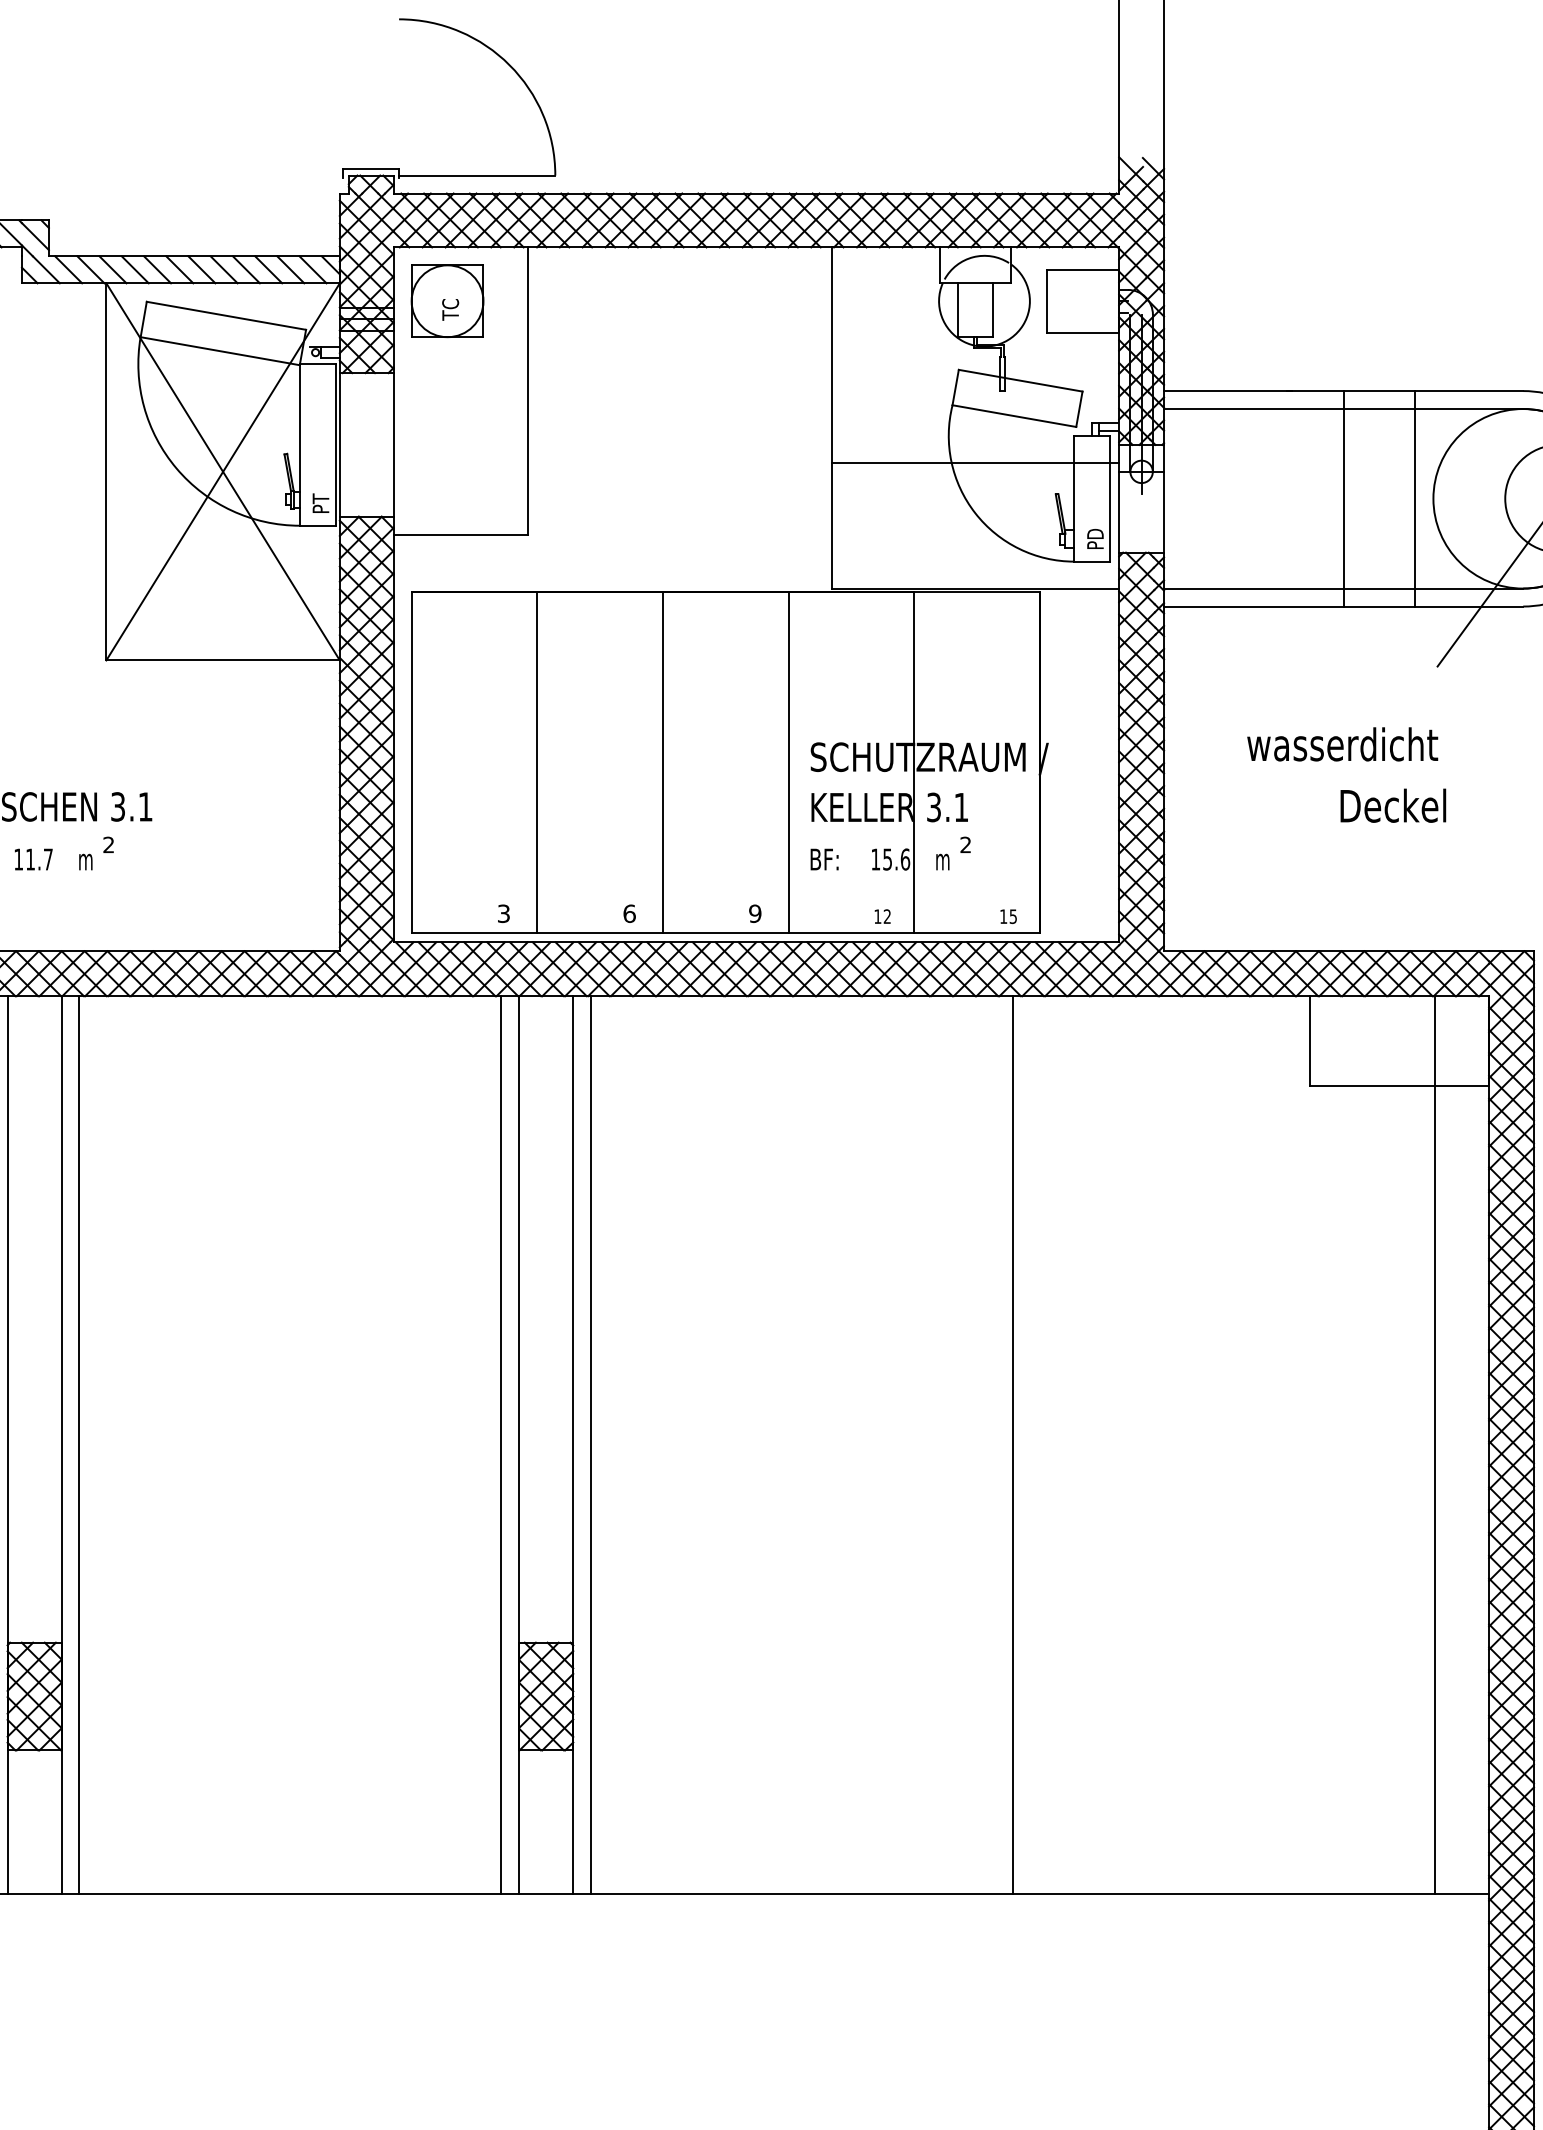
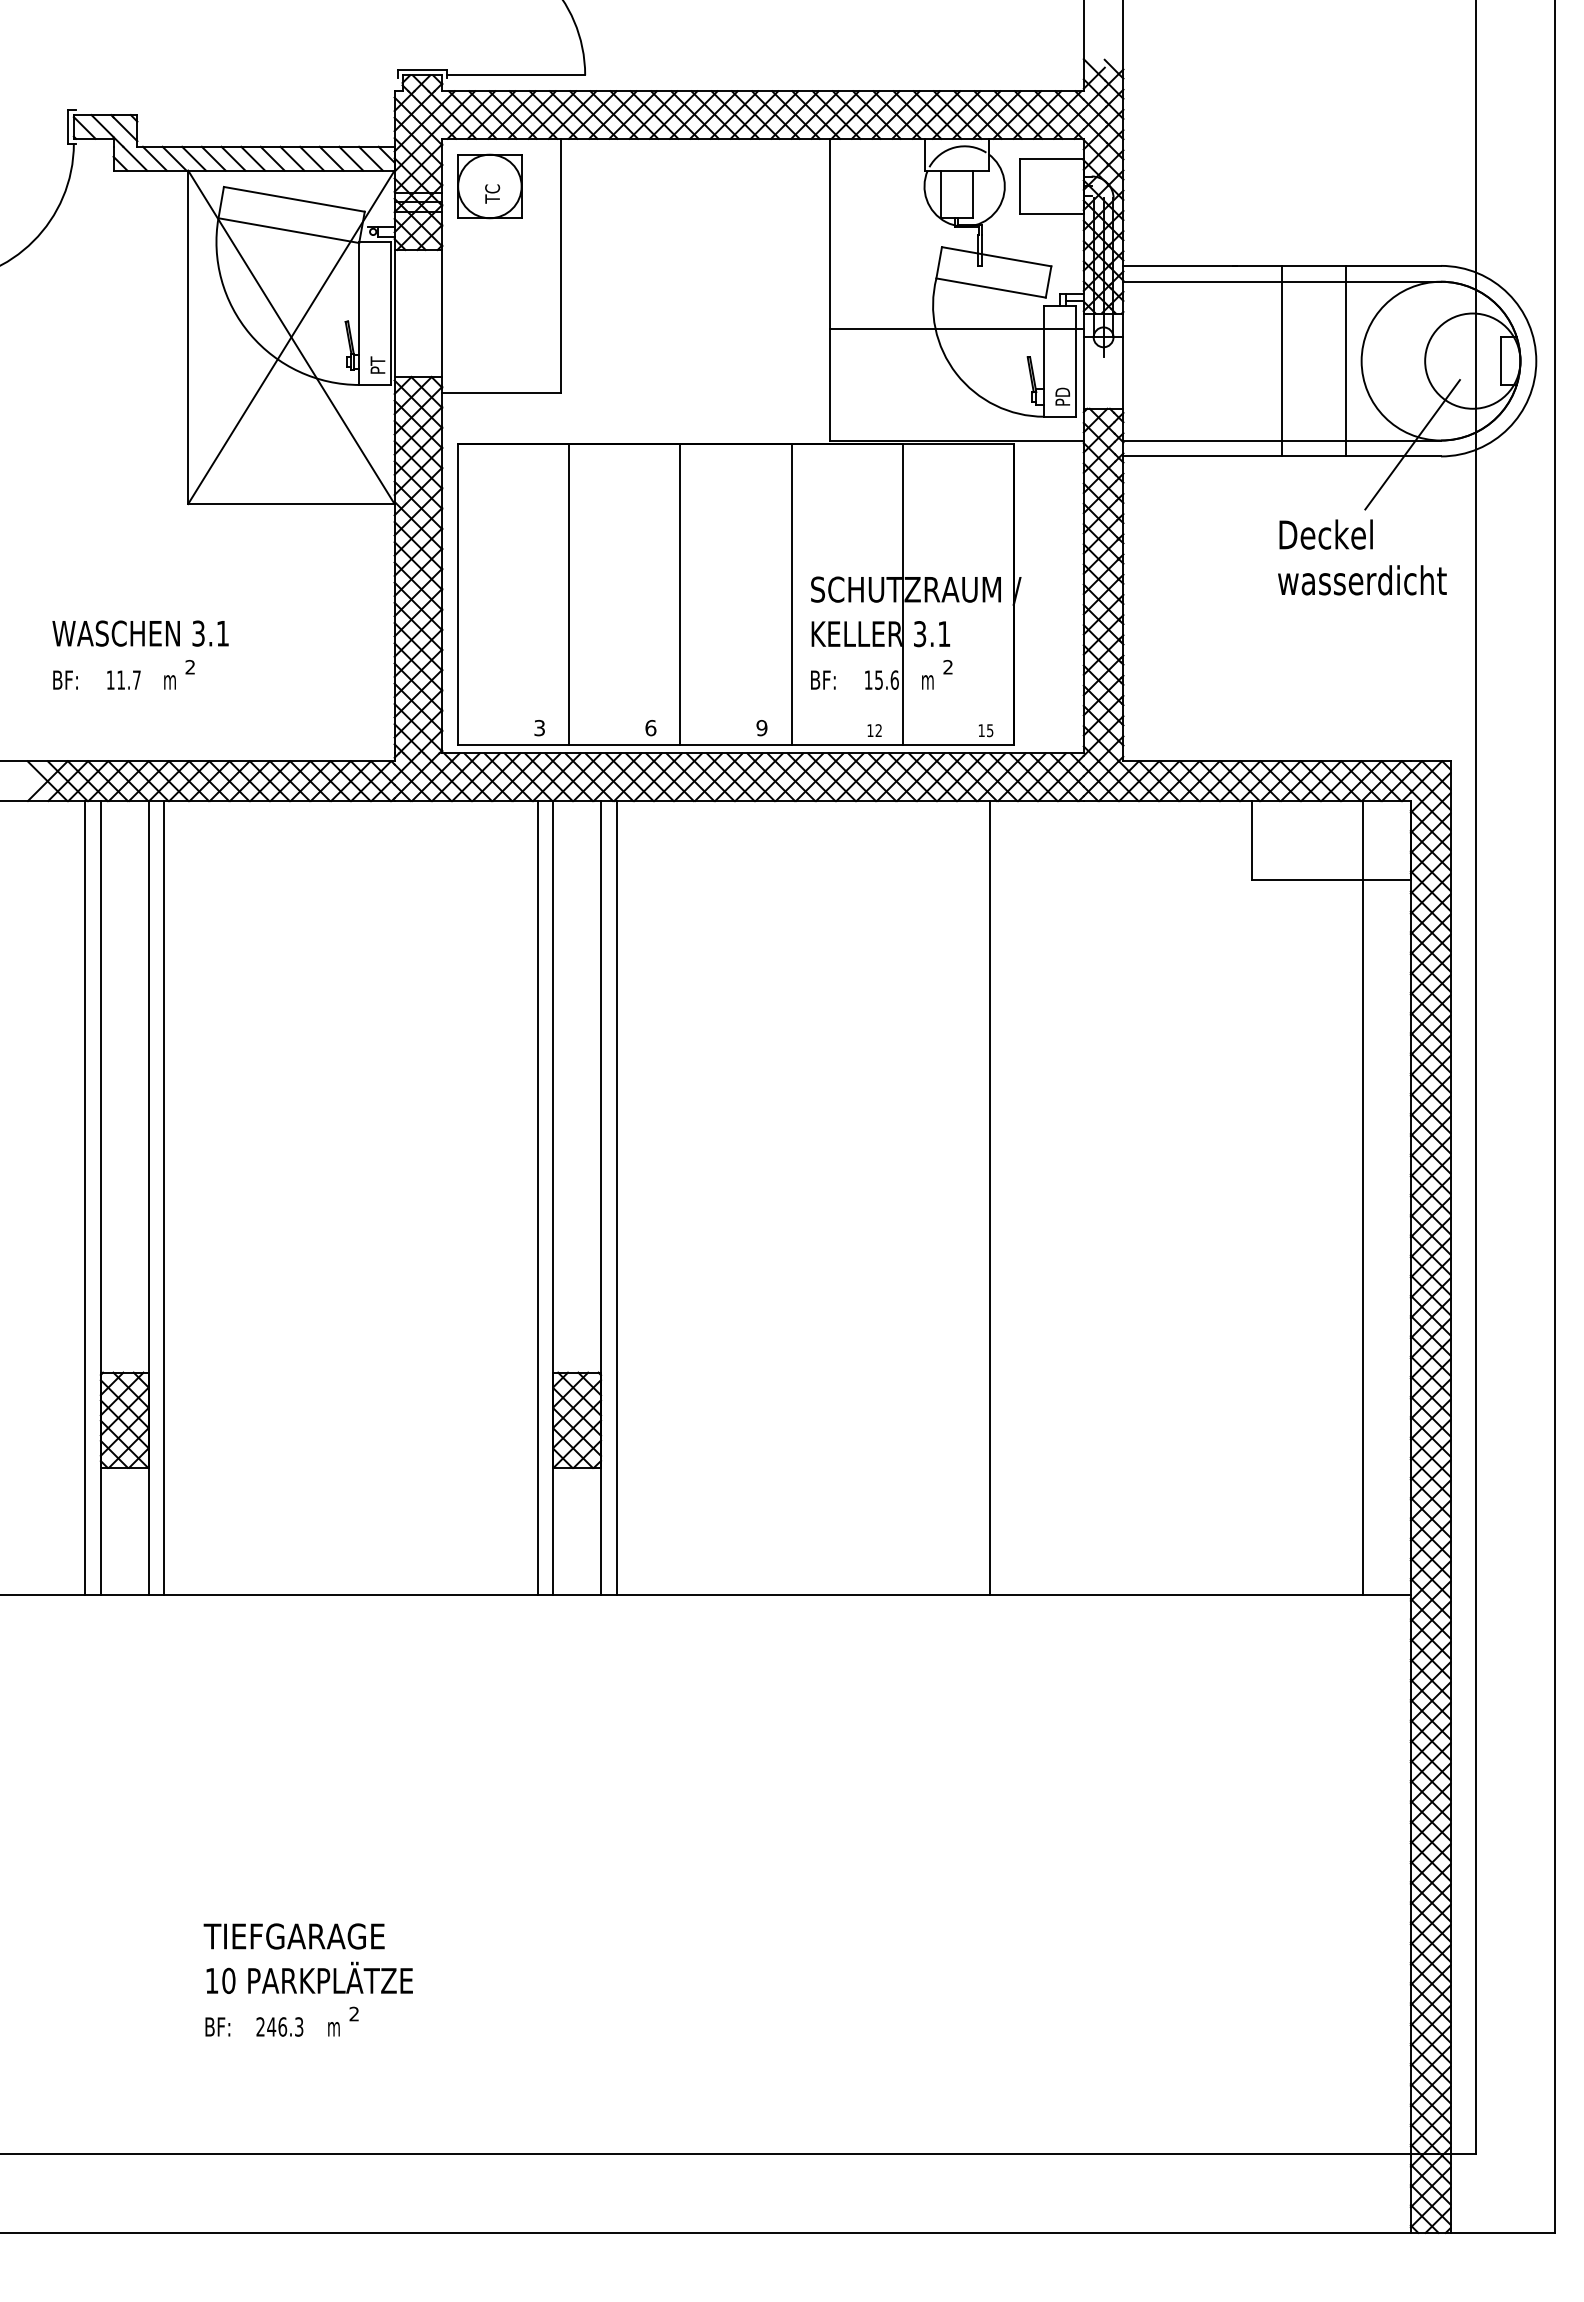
text: (1342, 744) -> (1362, 580), moved
text: (1392, 805) -> (1325, 534), moved

